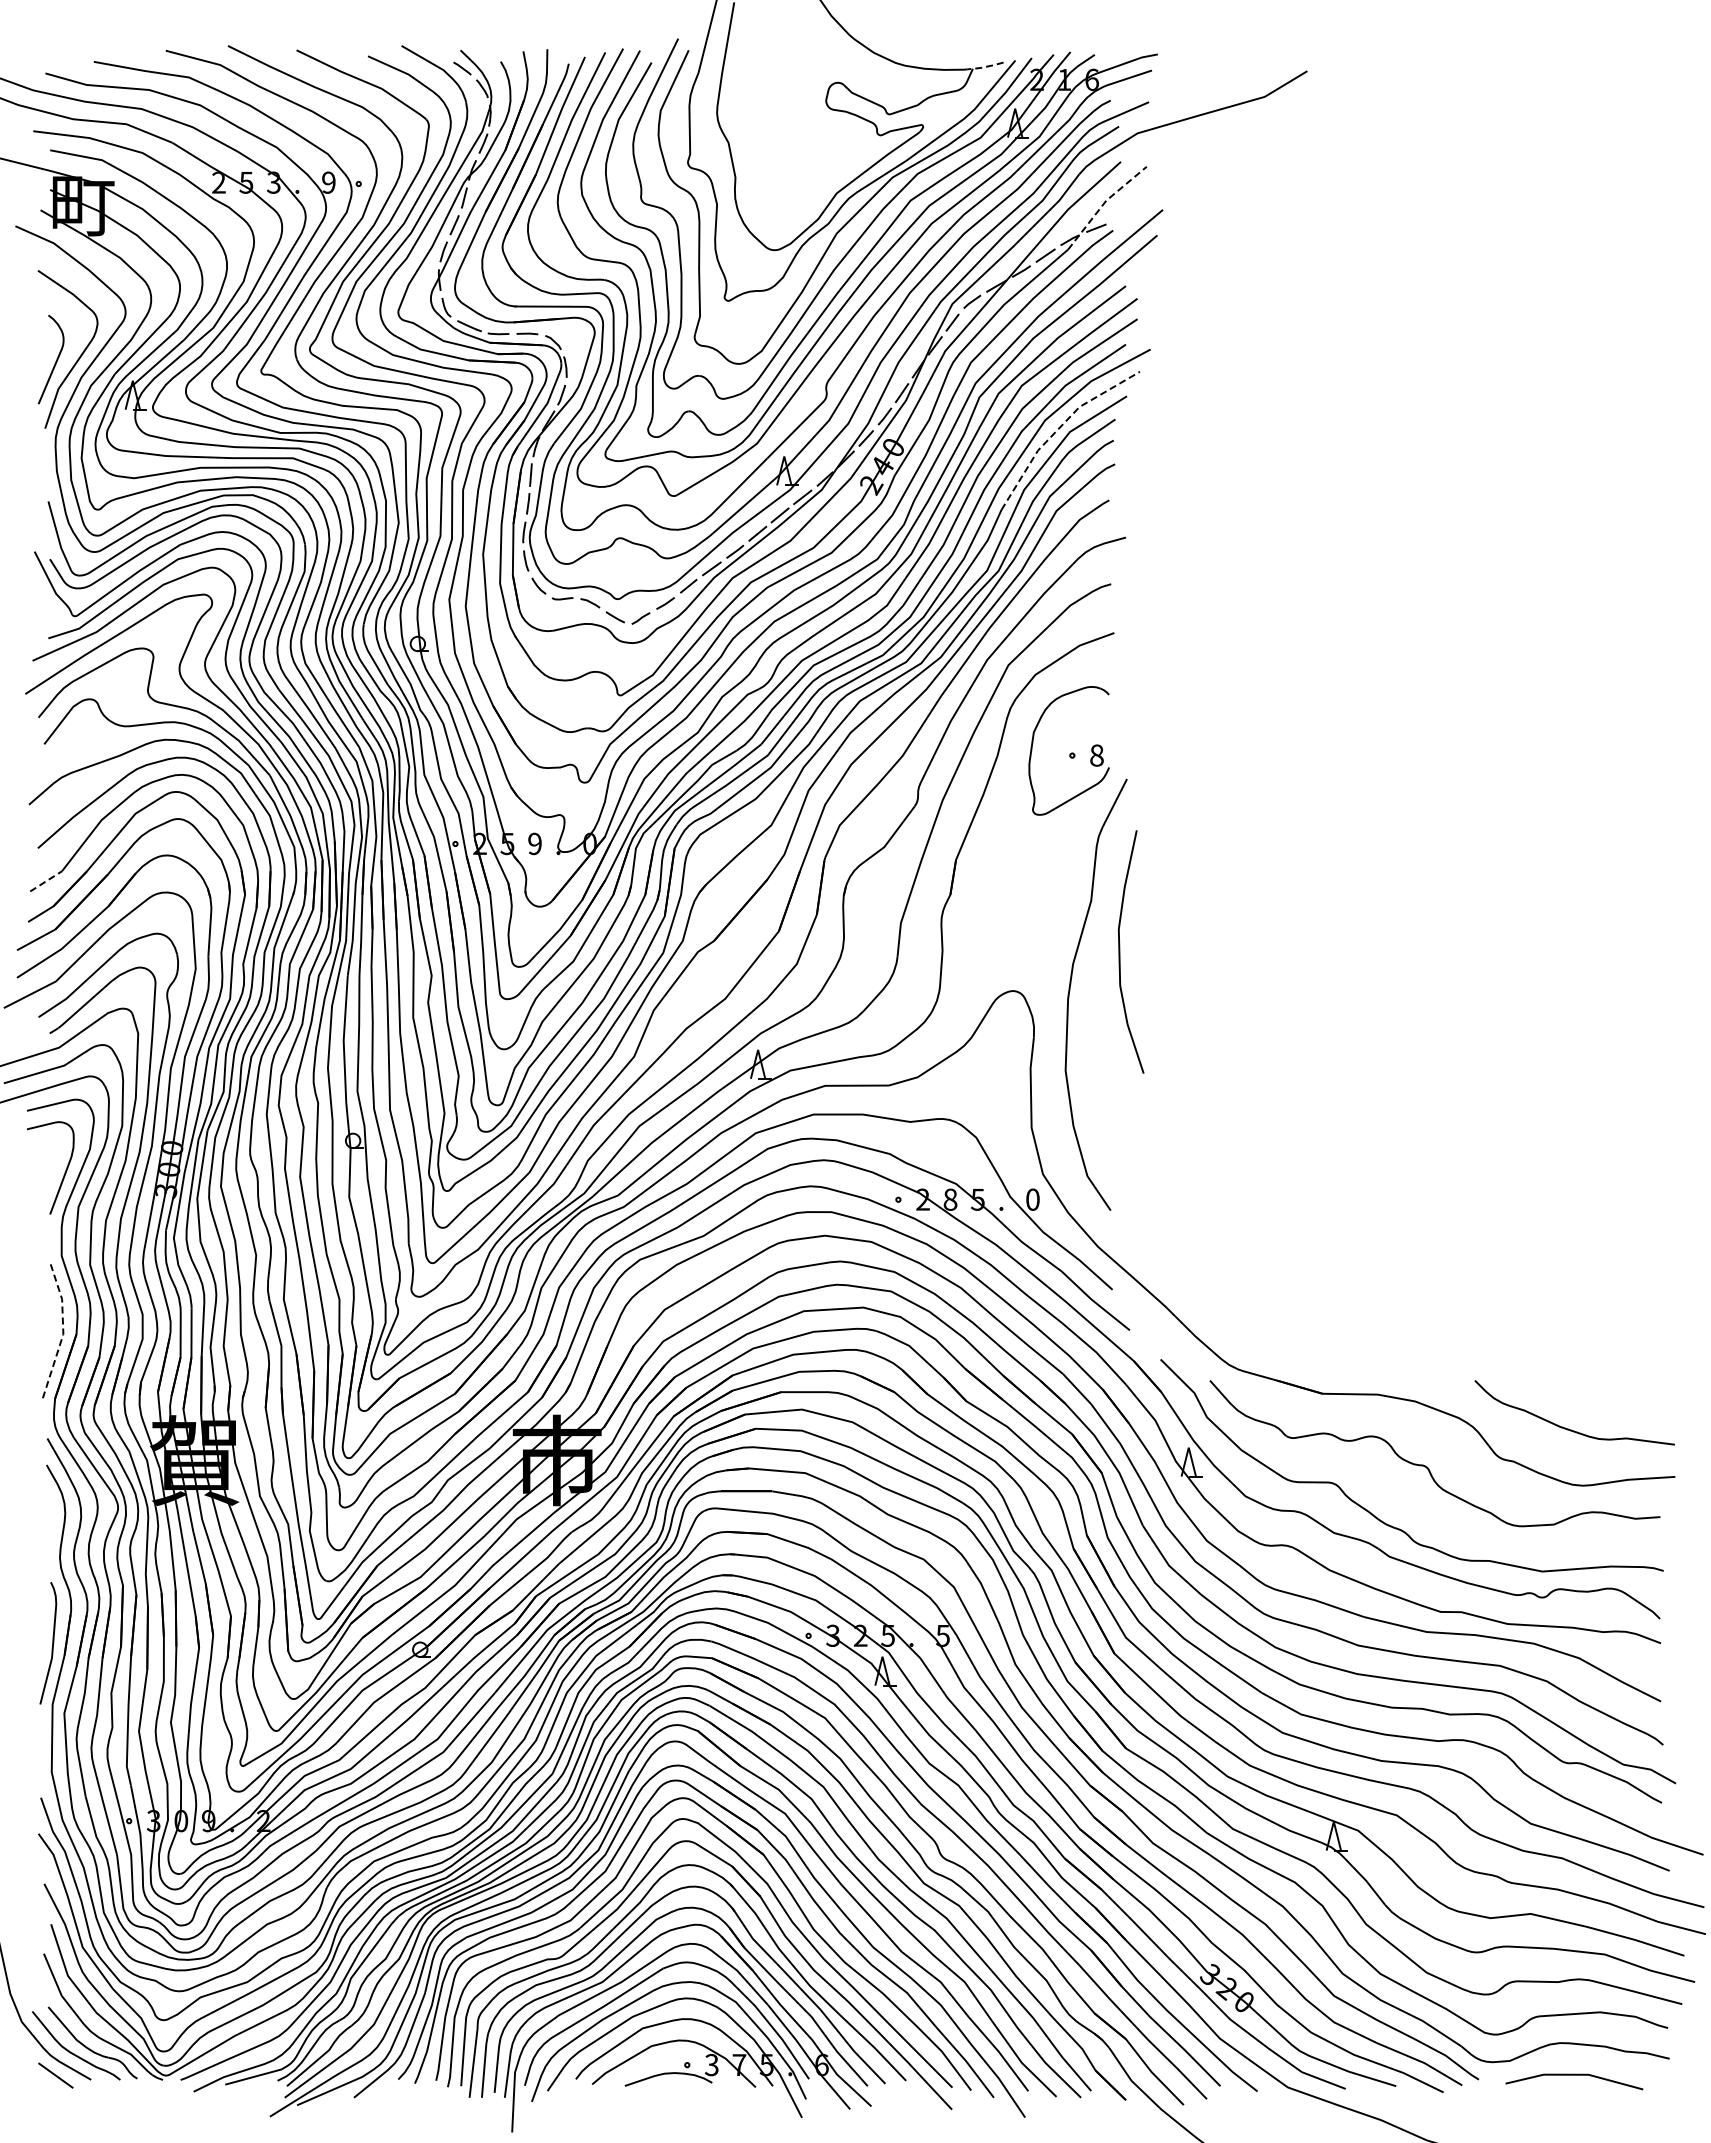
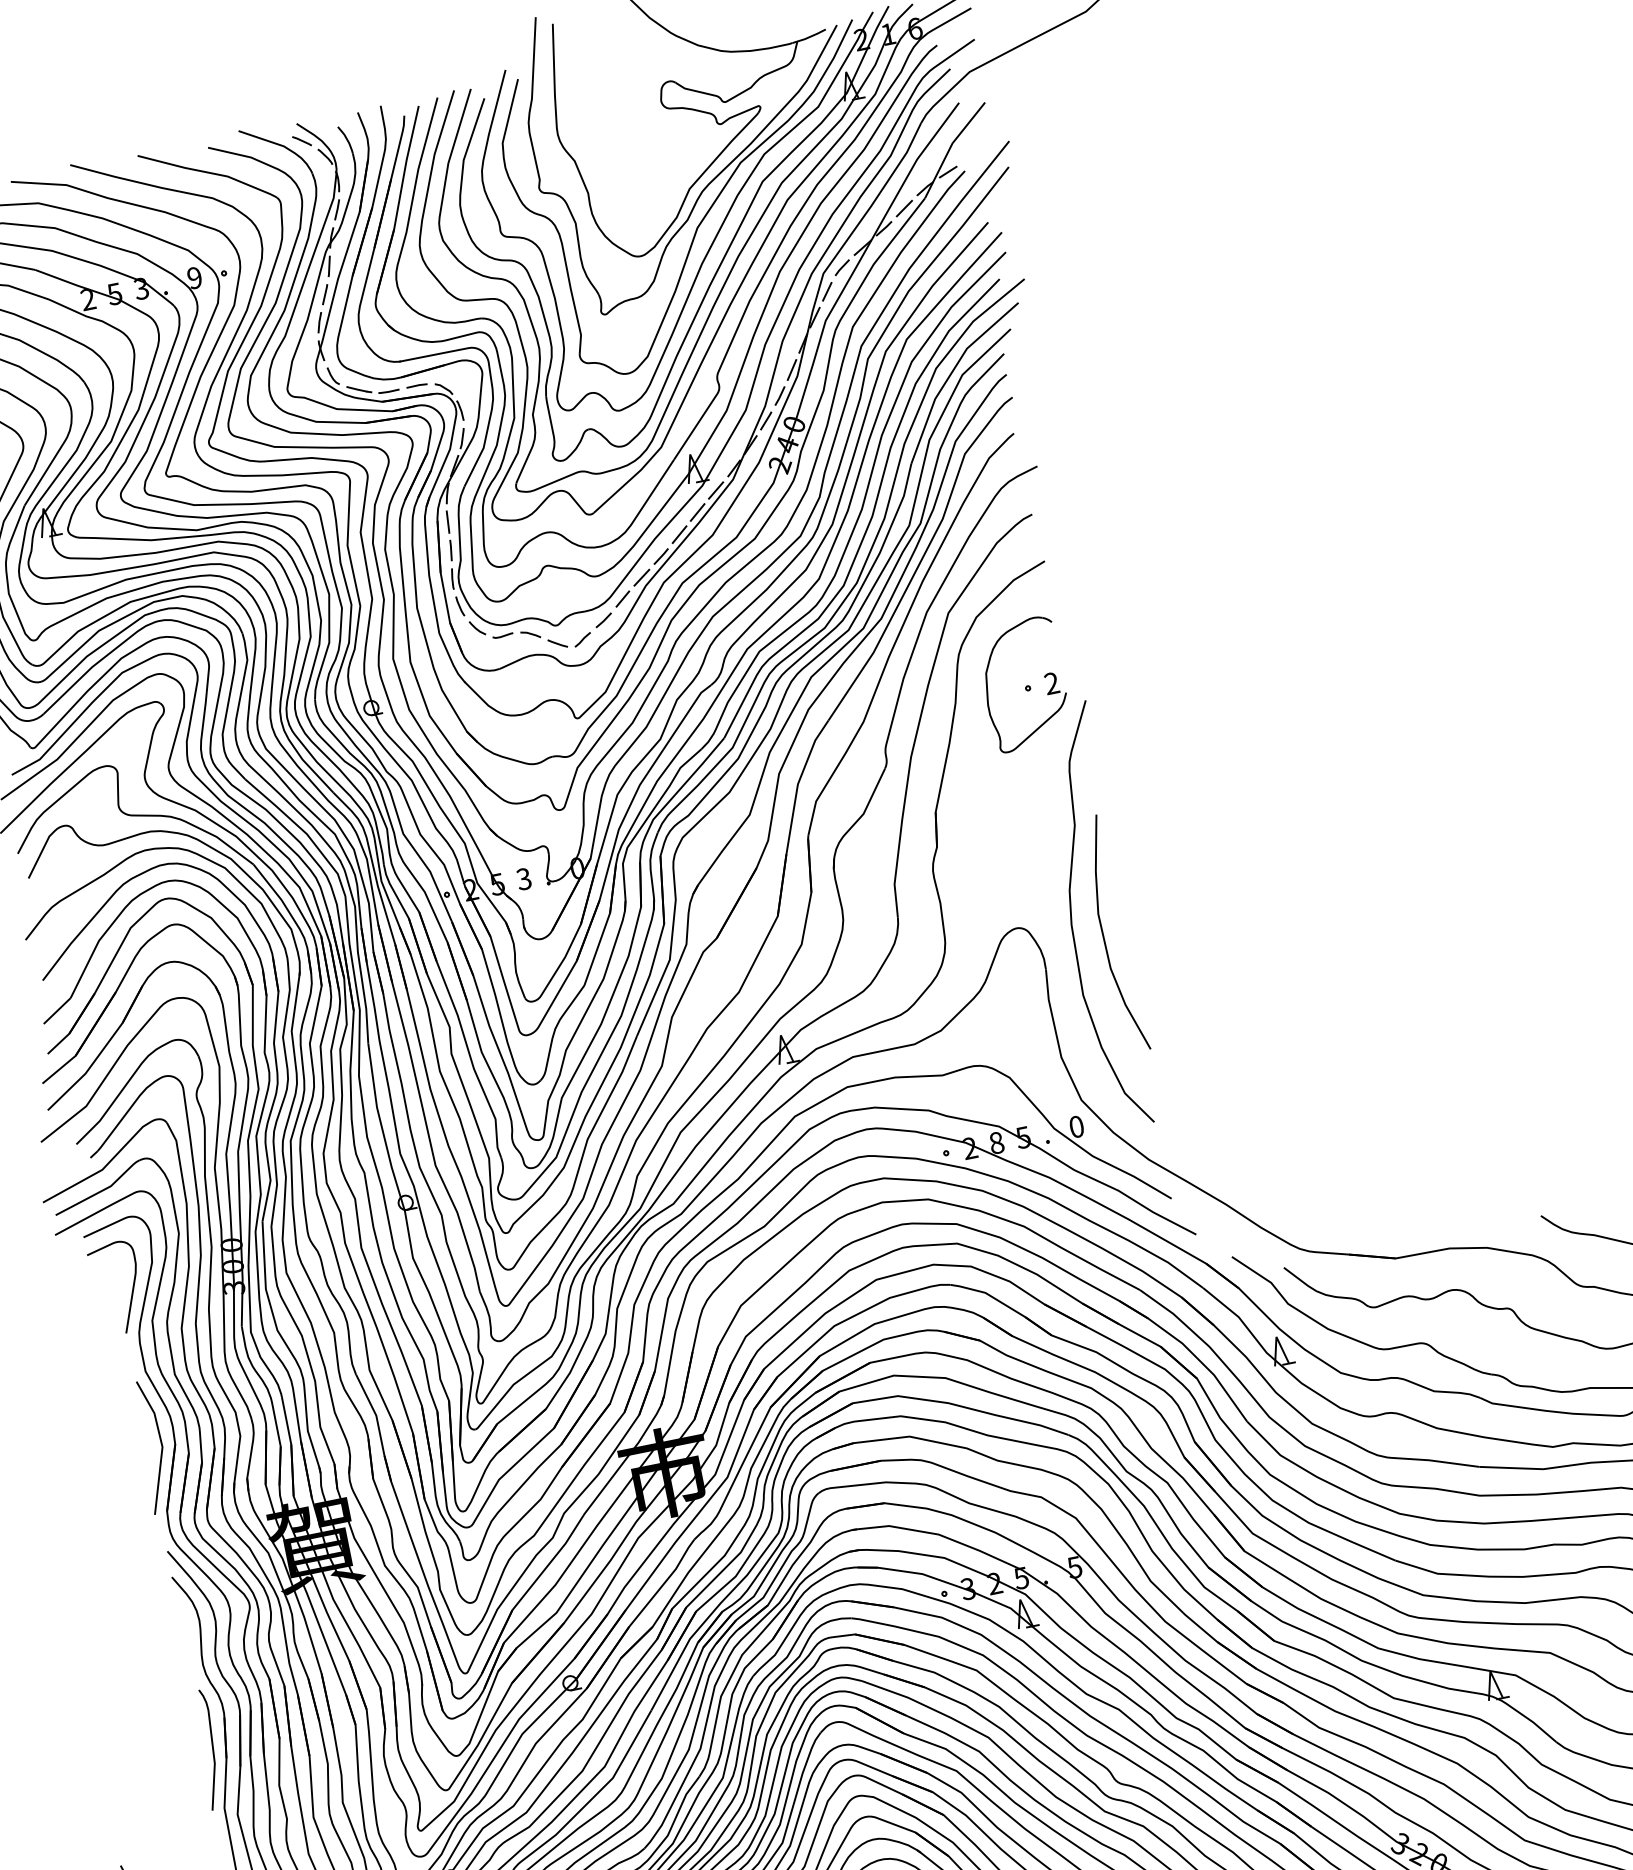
line: (985, 66) -> (809, 36), dashed -> solid
line: (1103, 203) -> (950, 146), dashed -> solid
line: (1059, 428) -> (951, 373), dashed -> solid
text: (1096, 755) -> (1051, 683), 8 -> 2
text: (534, 844) -> (523, 879), 9 -> 3
line: (46, 881) -> (57, 1011), dashed -> solid
curve: (1120, 951) -> (1104, 935), moved
line: (63, 1332) -> (162, 1445), dashed -> solid

